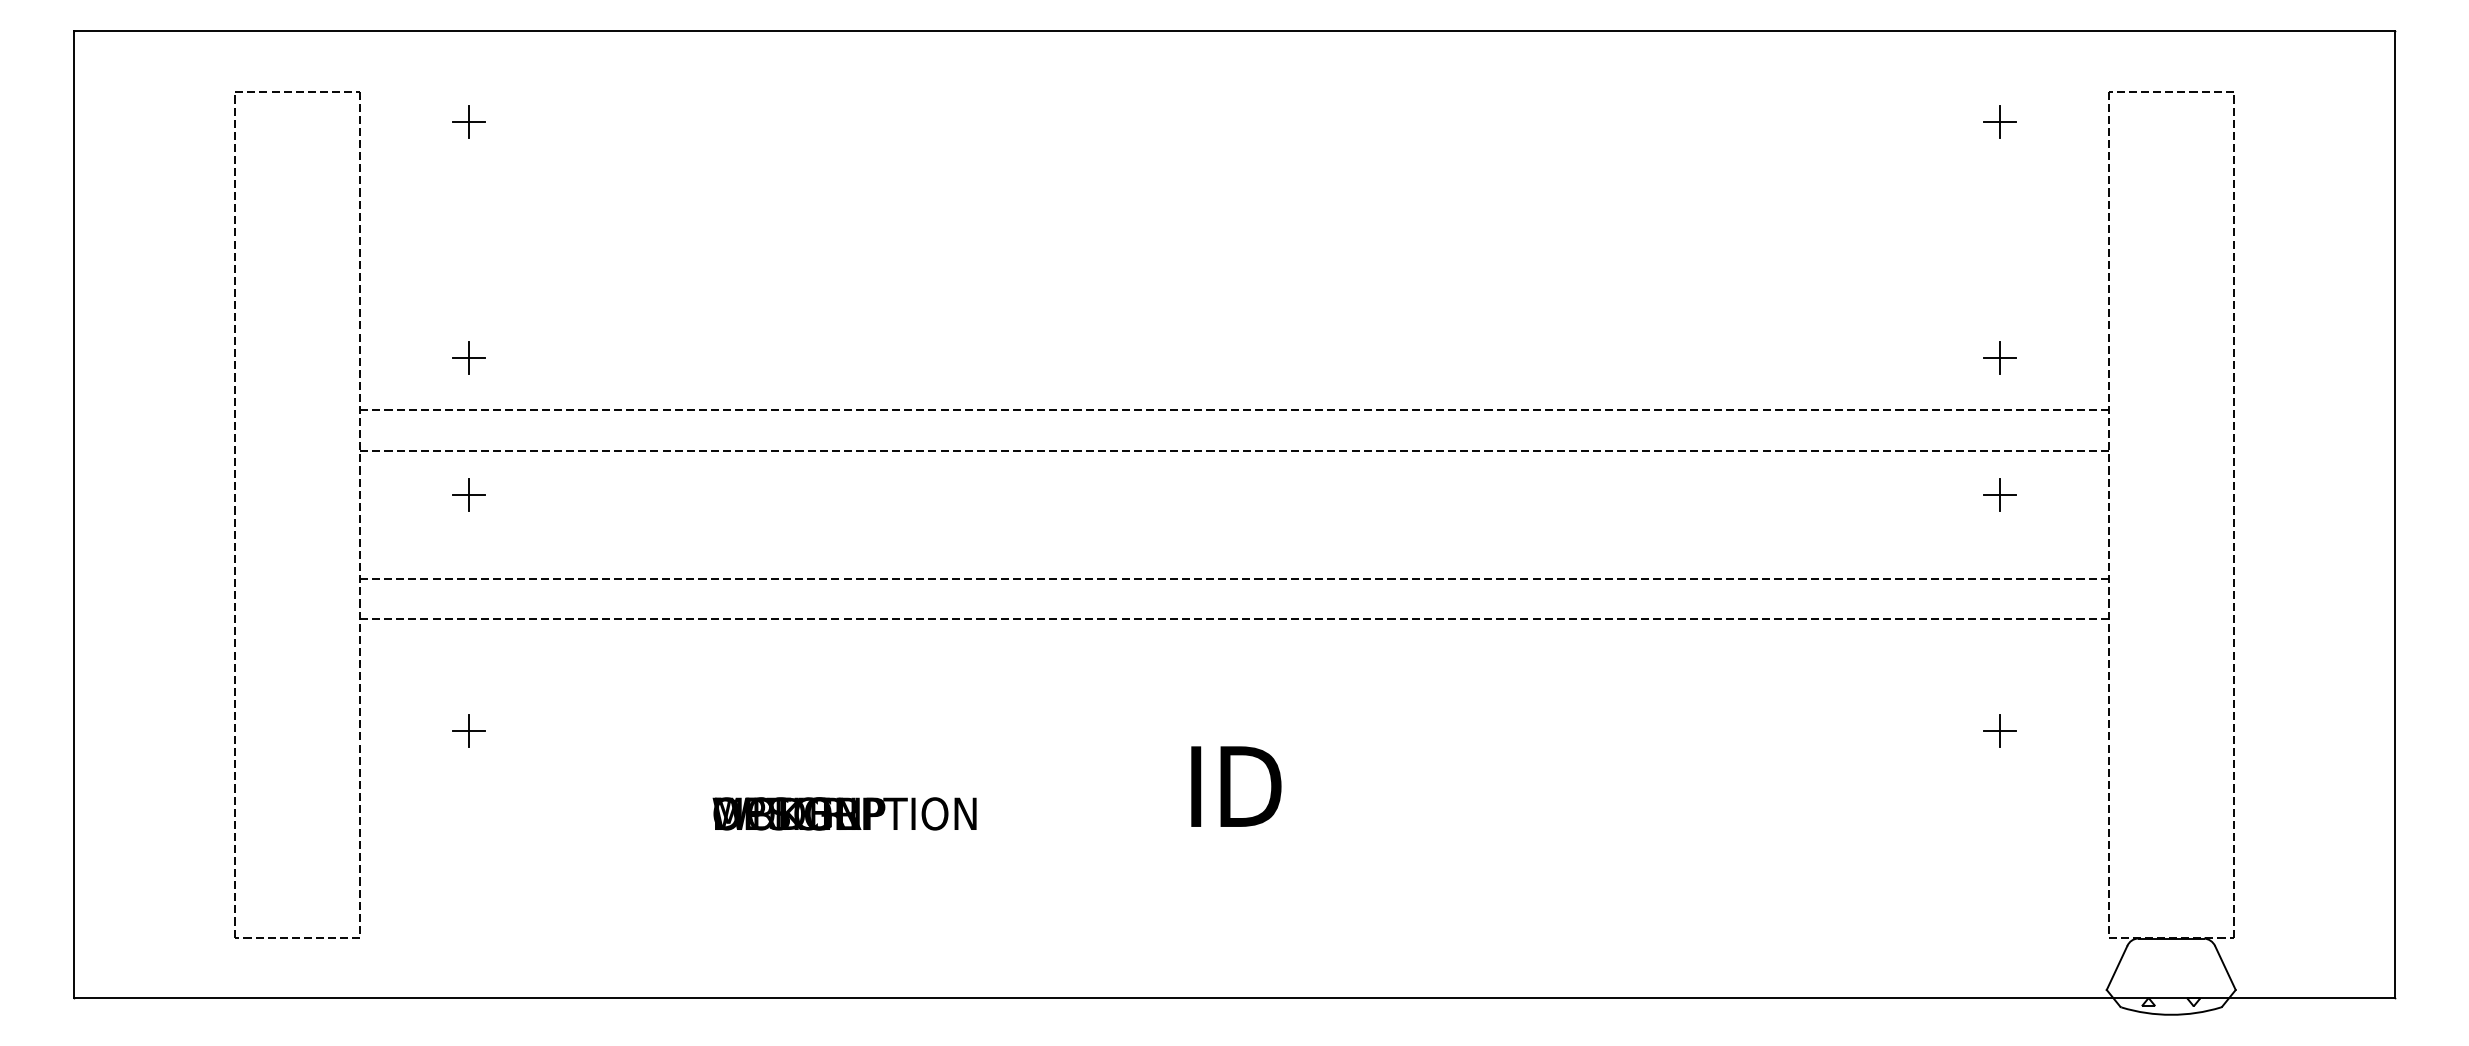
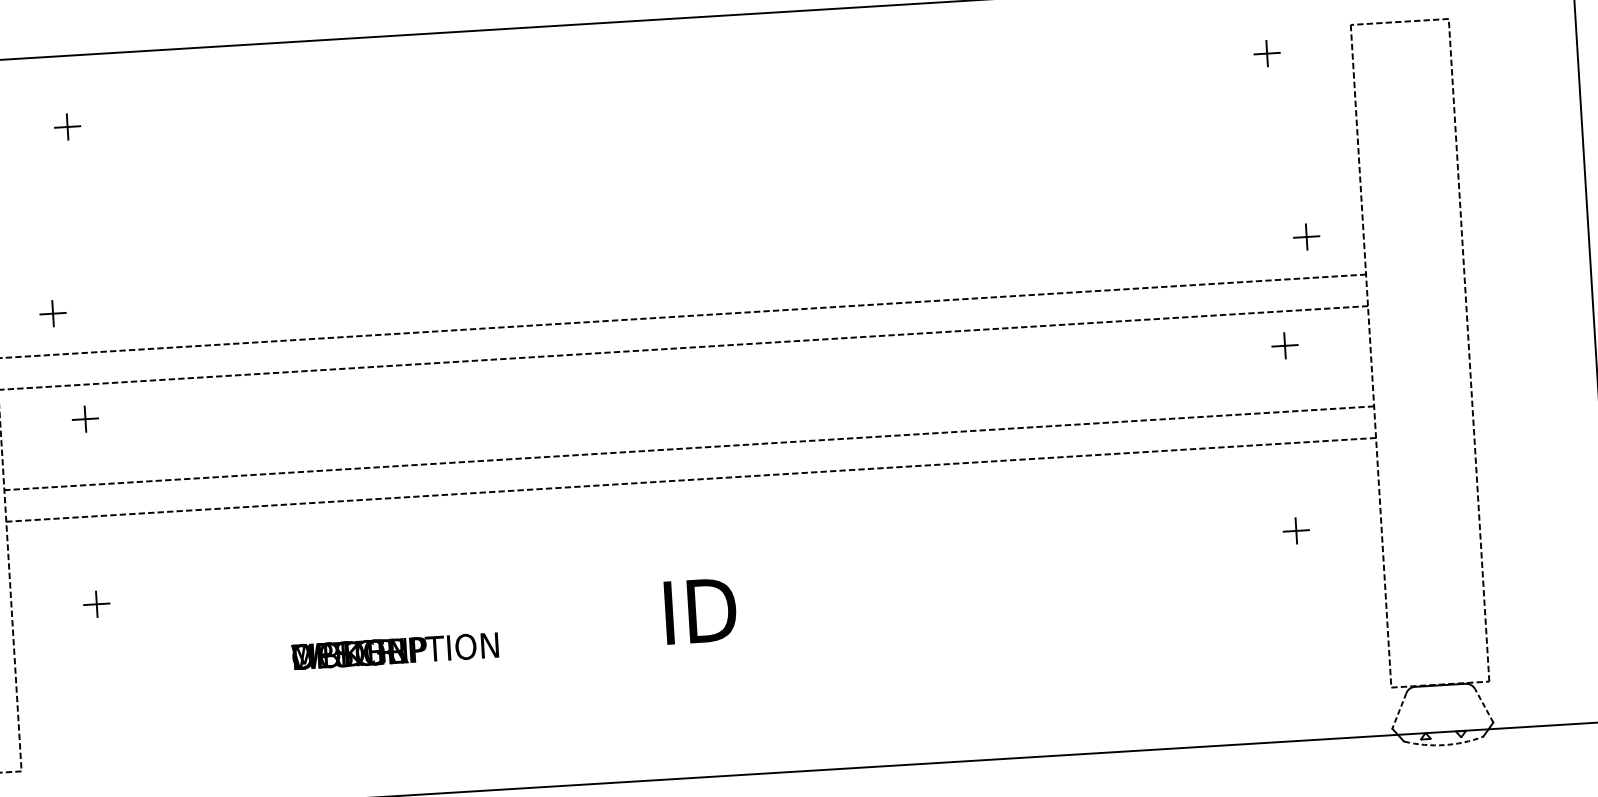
part: (468, 357) -> (52, 313), moved
part: (1999, 357) -> (1306, 236), moved
line: (2225, 967) -> (1484, 705), solid -> dashed
line: (2116, 968) -> (1398, 711), solid -> dashed
arc: (2171, 1014) -> (1444, 744), solid -> dashed

